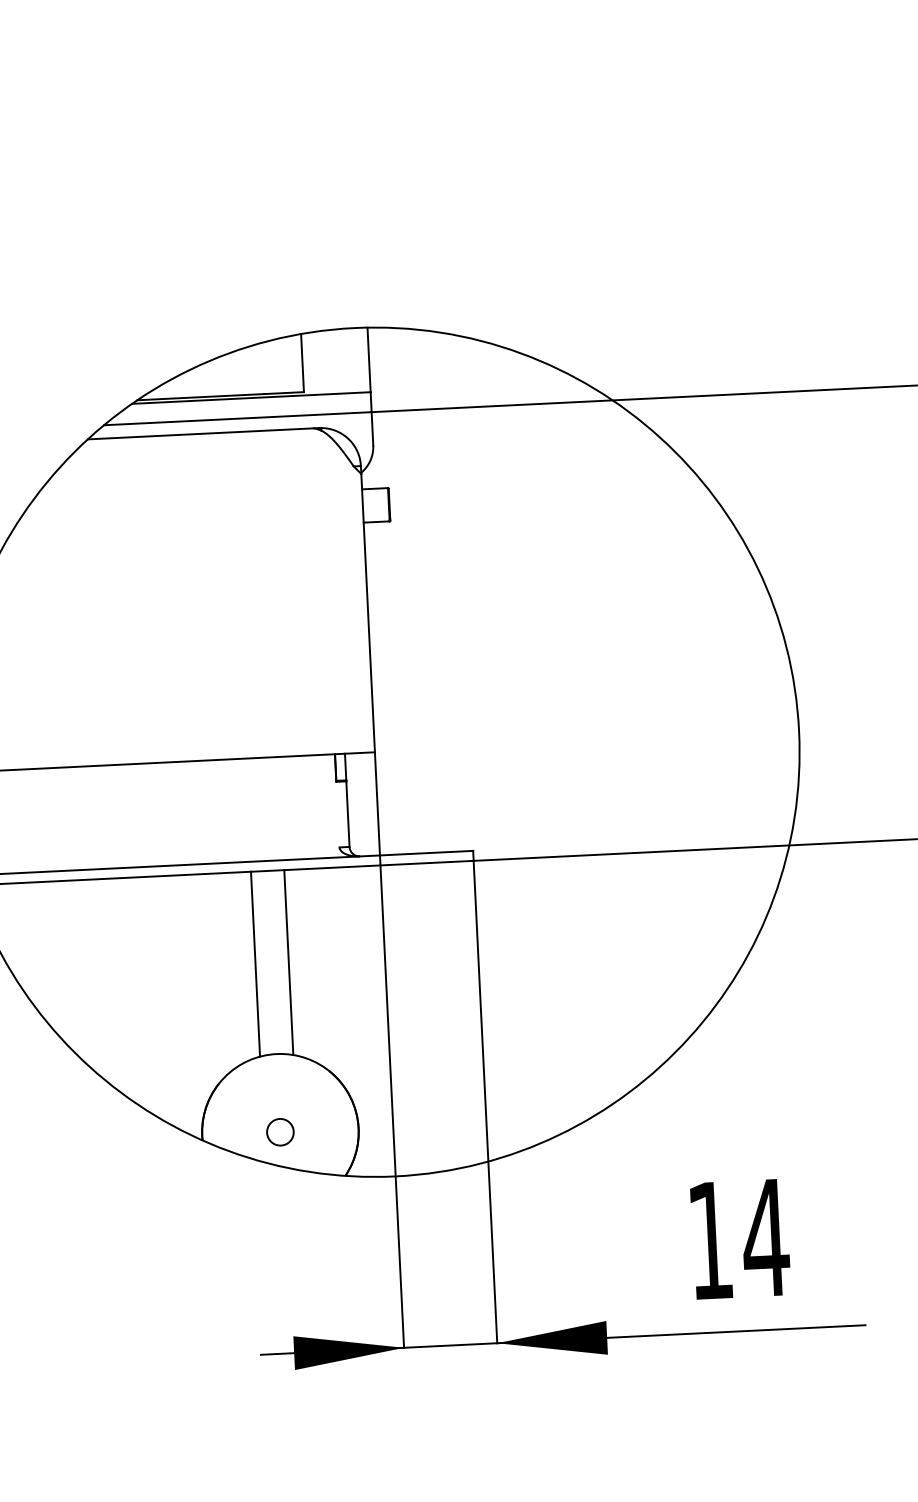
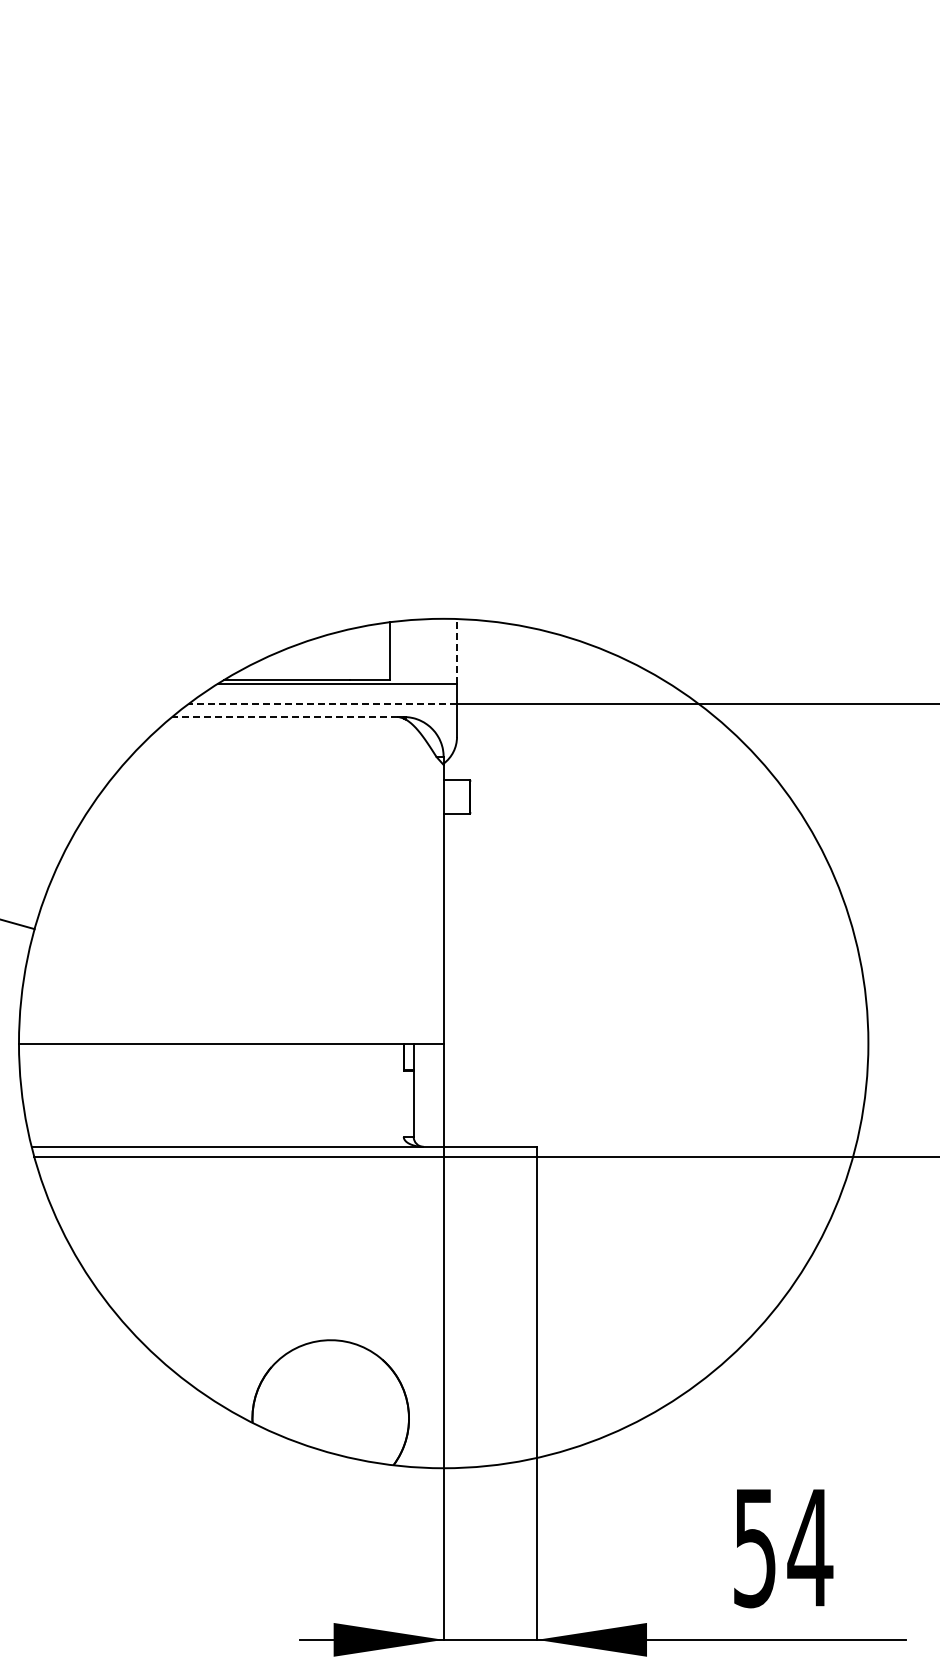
line: (369, 359) -> (457, 650), solid -> dashed
line: (238, 418) -> (323, 703), solid -> dashed
line: (200, 434) -> (284, 717), solid -> dashed
line: (288, 962) -> (347, 1249), removed
line: (255, 964) -> (314, 1249), removed
circle: (280, 1132) -> (330, 1418), removed
text: (710, 1241) -> (754, 1548), 14 -> 54

